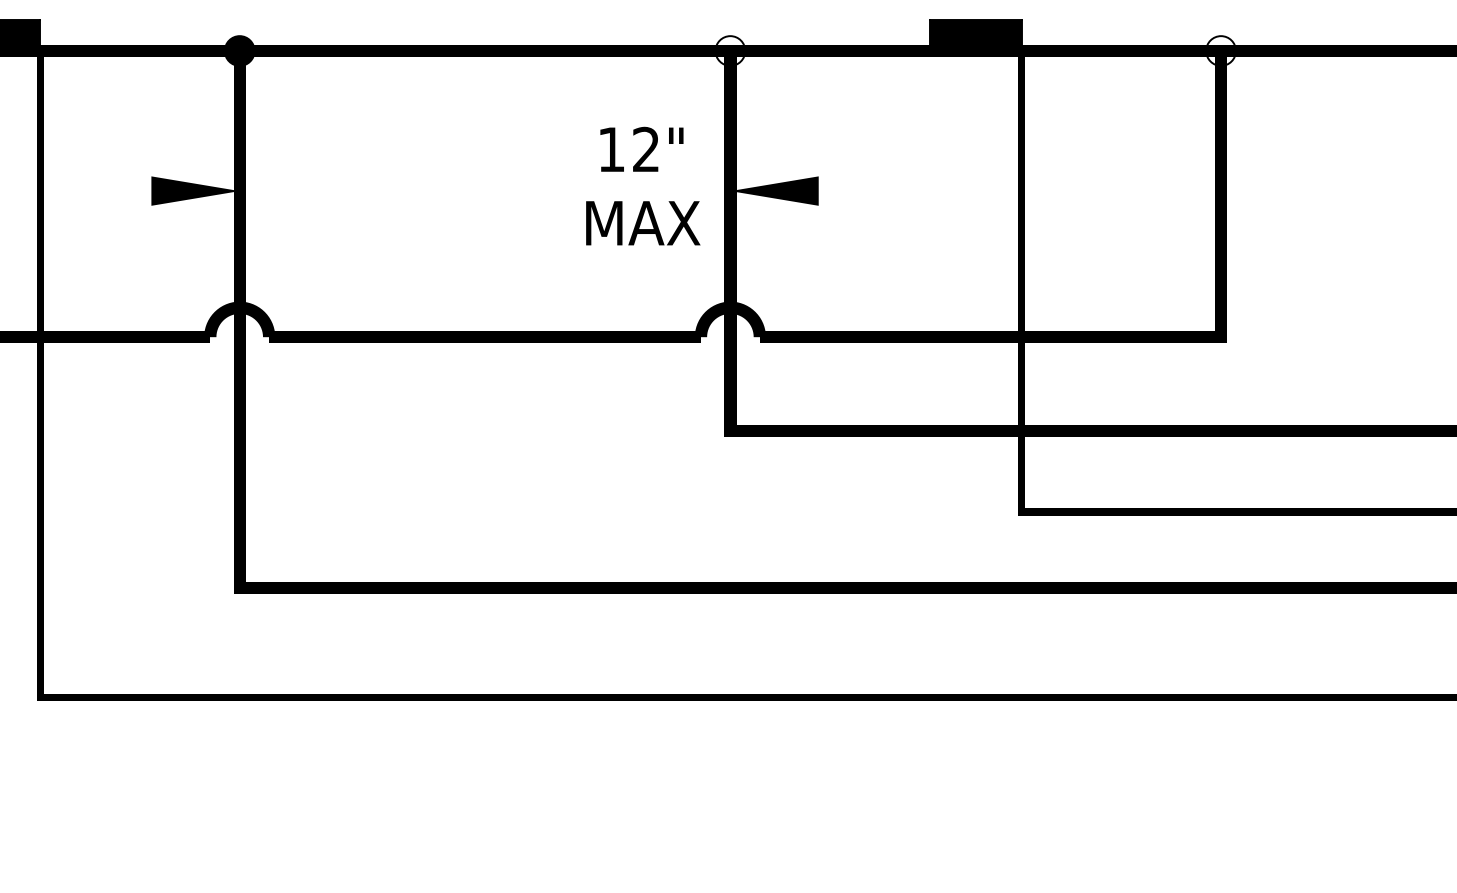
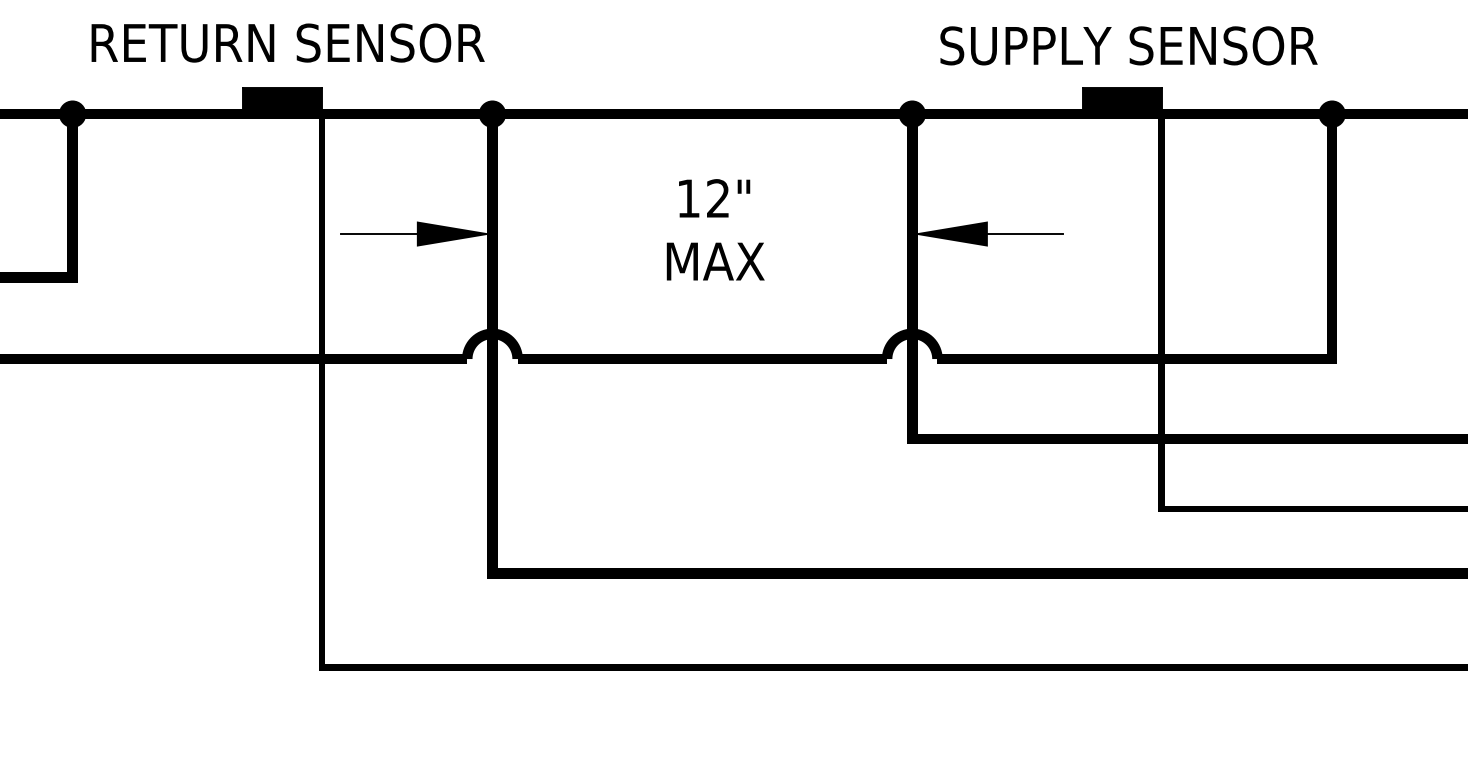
fill: (730, 50) -> (912, 113), added
fill: (1220, 50) -> (1331, 113), added
text: (642, 185) -> (715, 229), moved
line: (106, 191) -> (378, 234), added
line: (862, 191) -> (1025, 234), added

